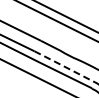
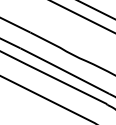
line: (63, 65) -> (64, 69), dashed -> solid

